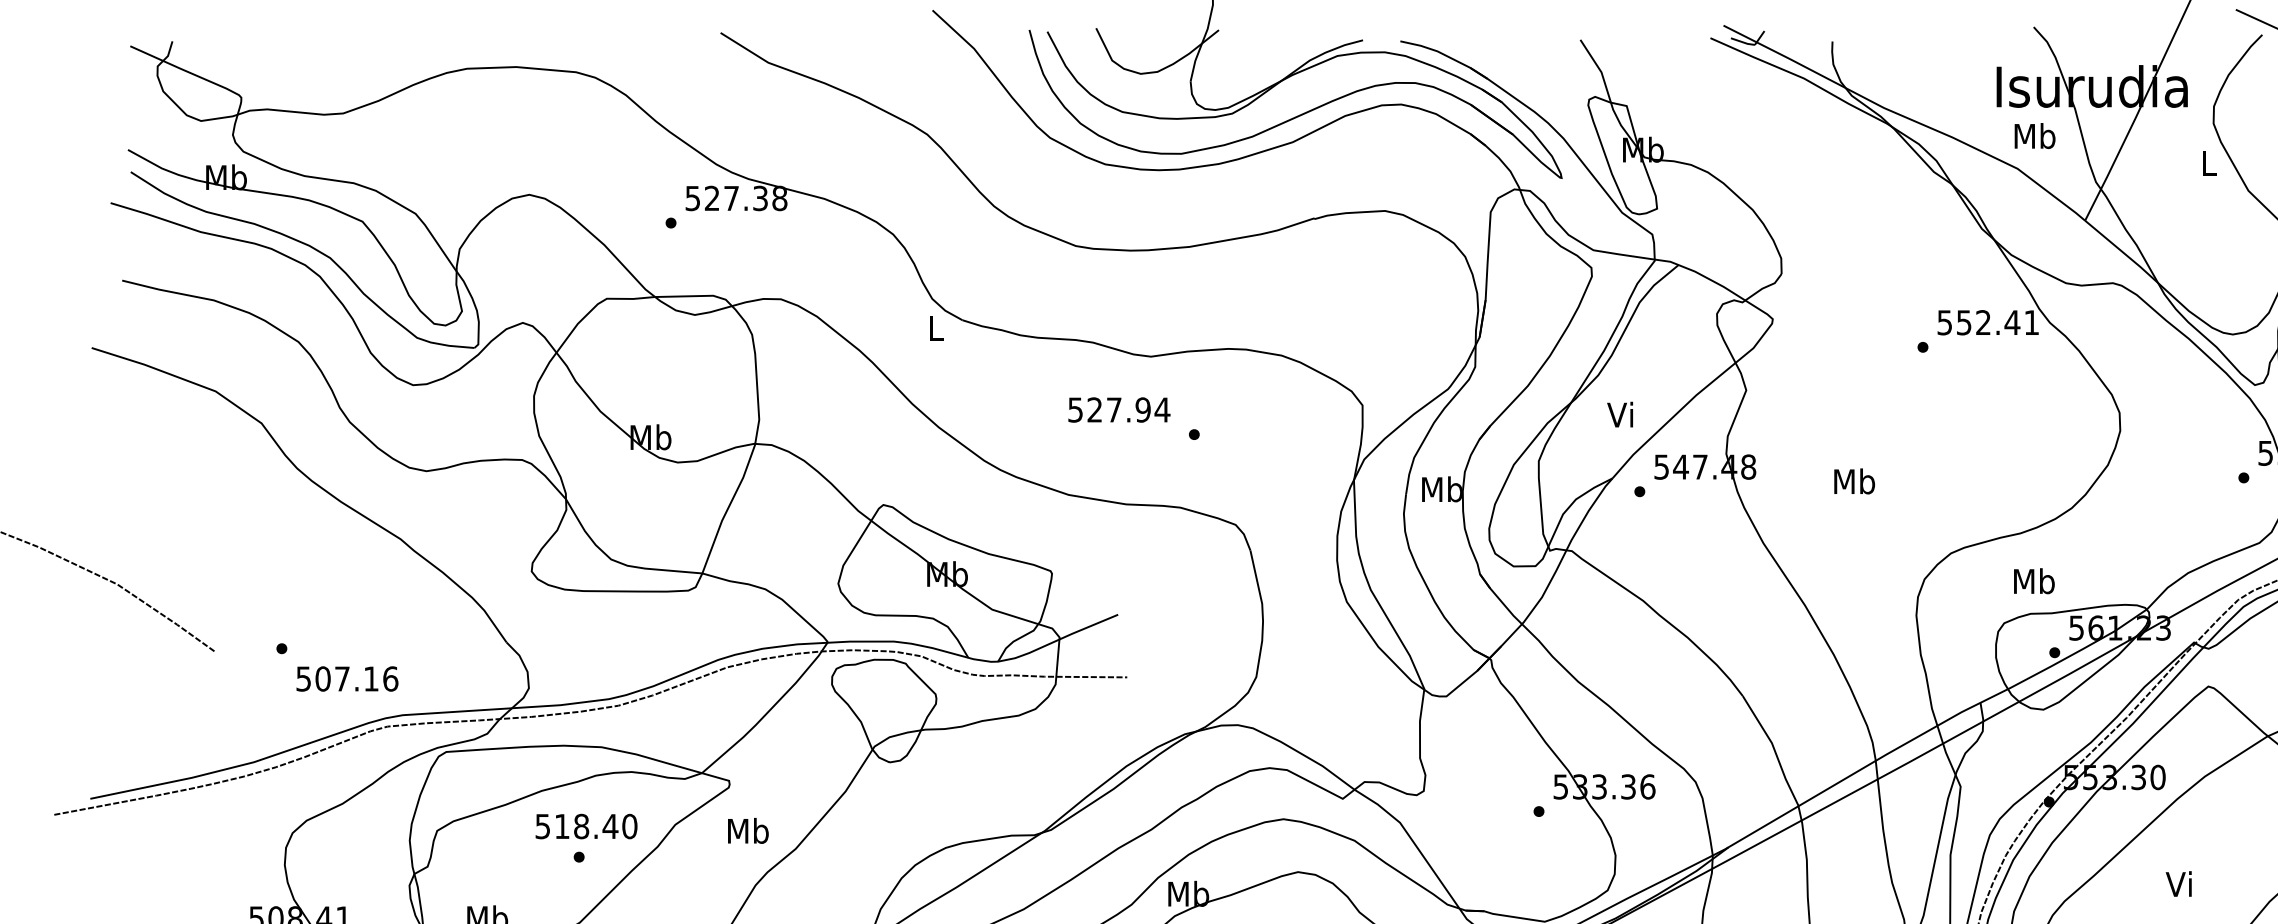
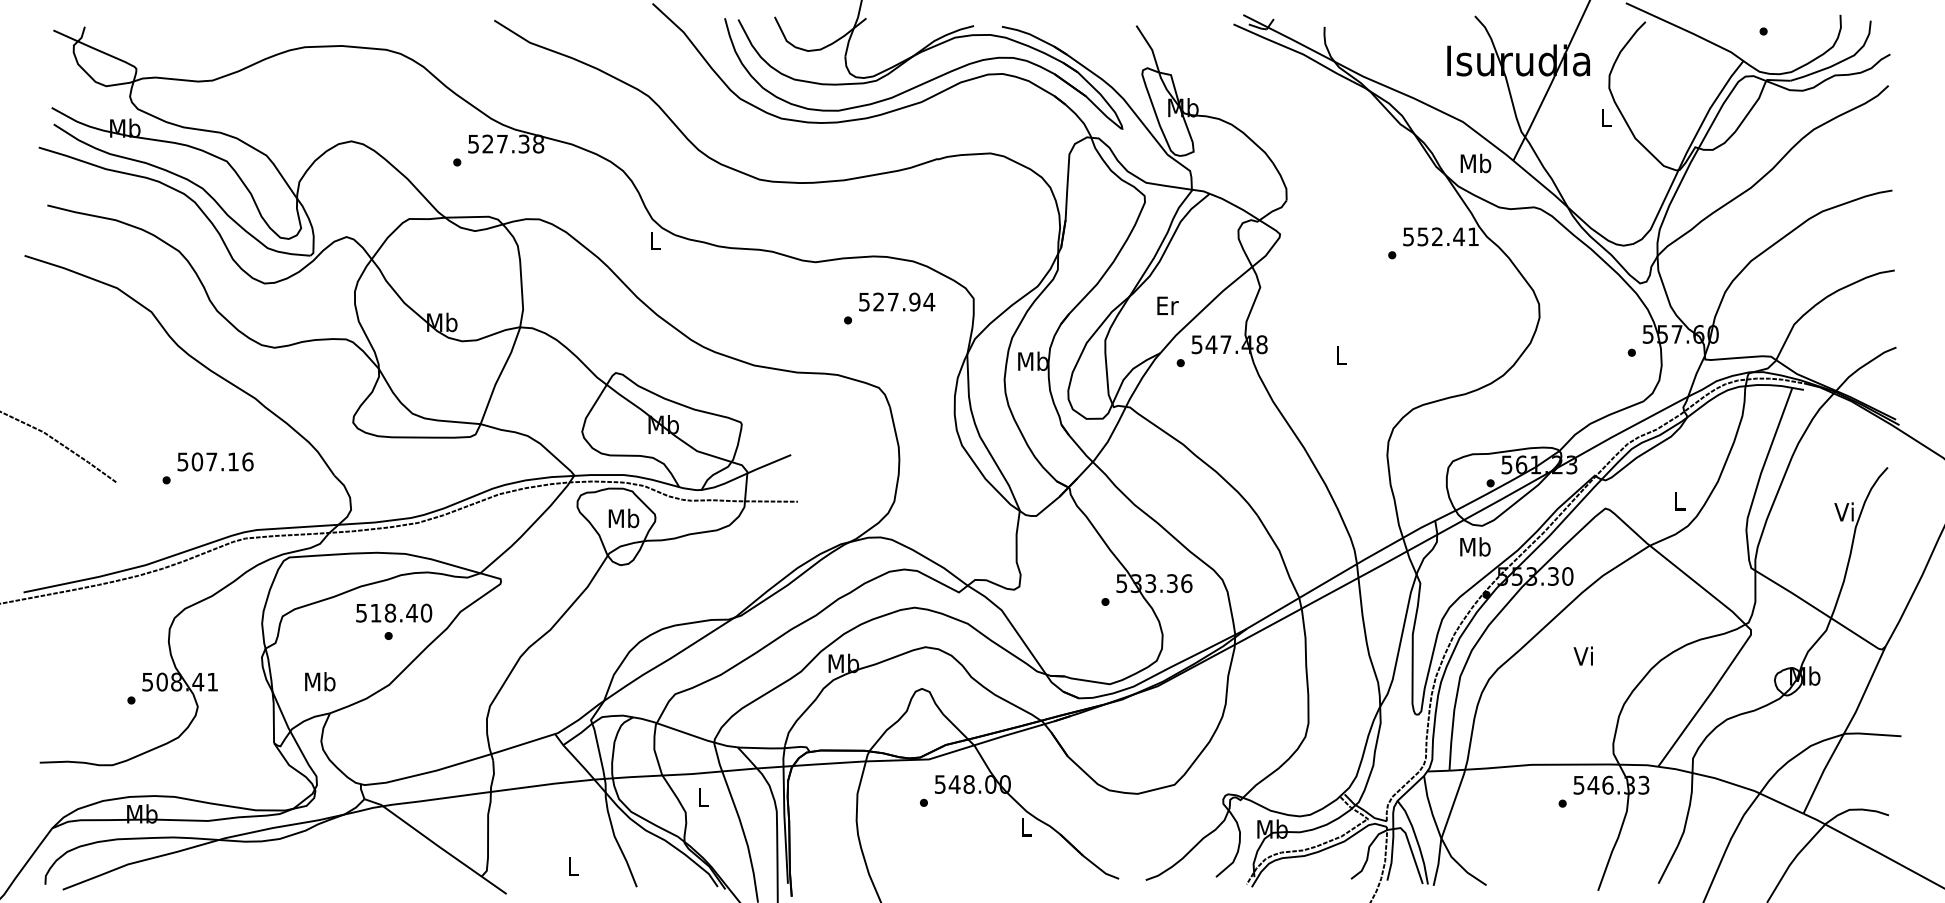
text: (2034, 136) -> (1475, 163), moved
text: (1119, 409) -> (897, 301), moved
text: (1622, 414) -> (1167, 305), Vi -> Er
text: (1855, 481) -> (1341, 355), Mb -> L
text: (2034, 580) -> (1475, 546), moved
text: (347, 678) -> (215, 461), moved
text: (747, 831) -> (623, 518), moved

